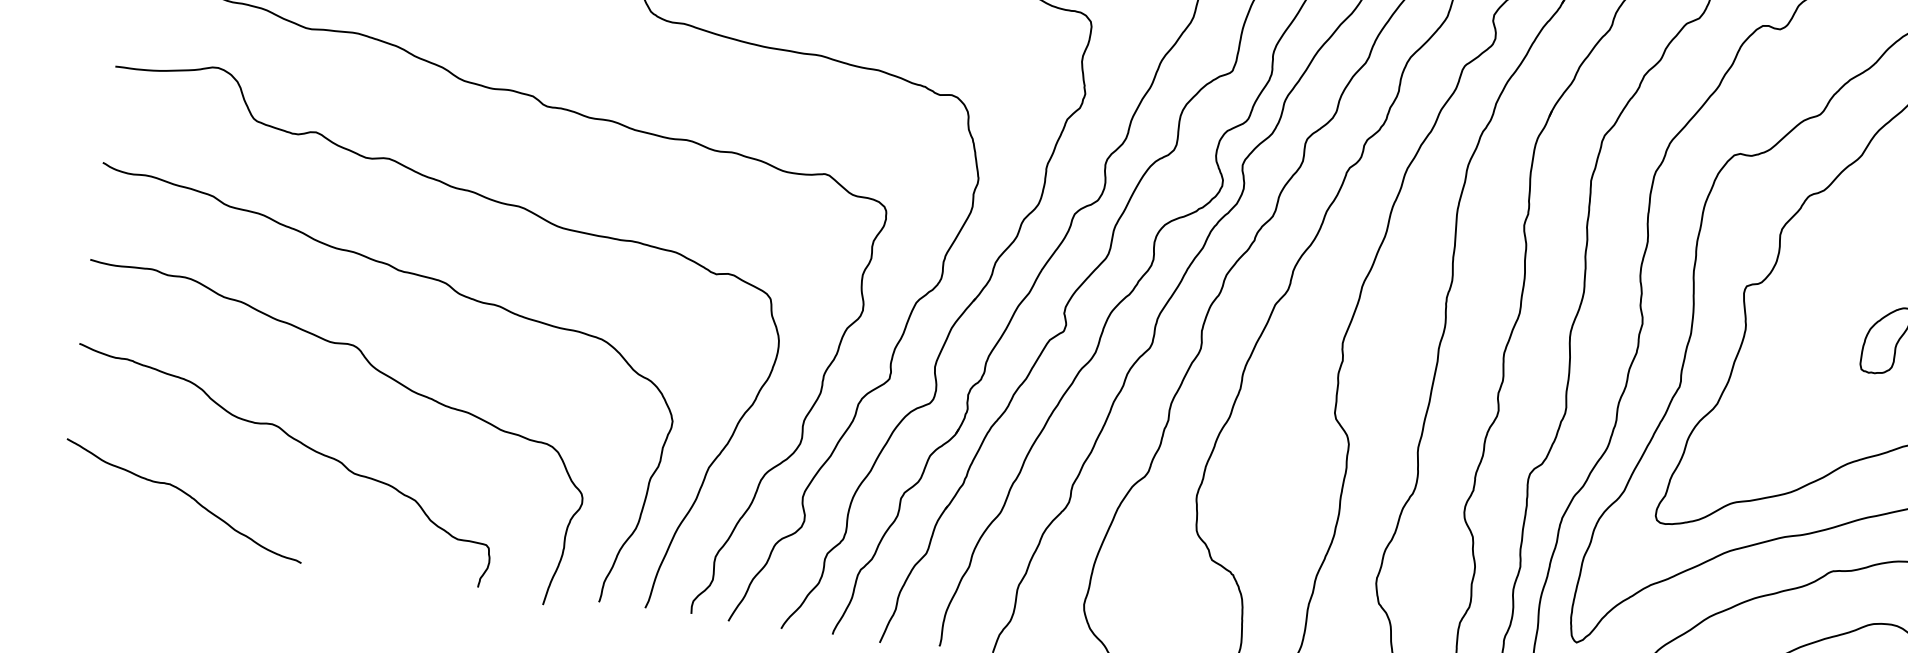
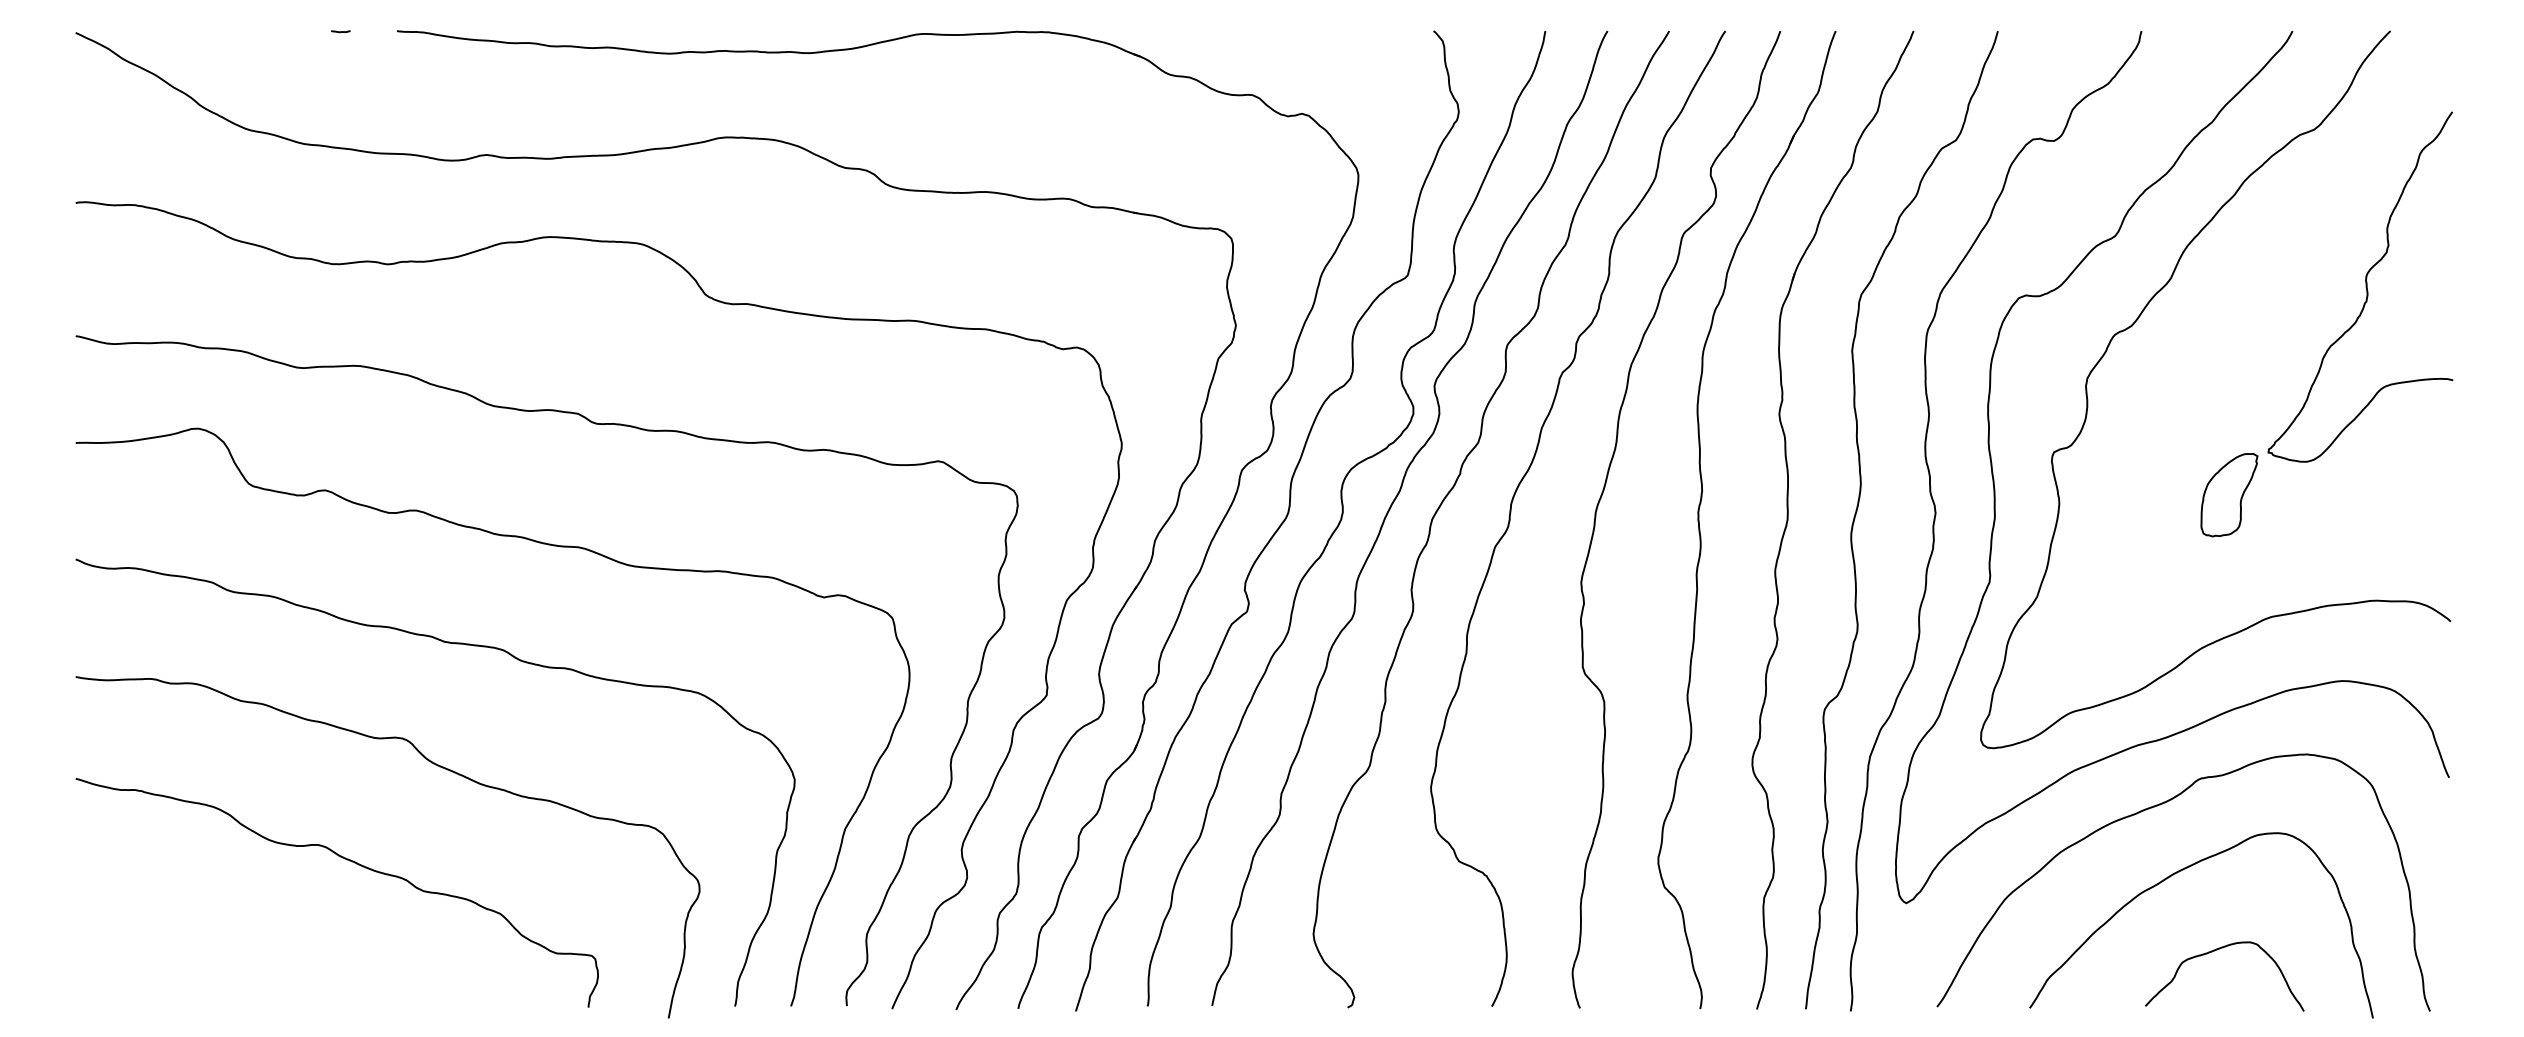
curve: (187, 495) -> (228, 943), removed

